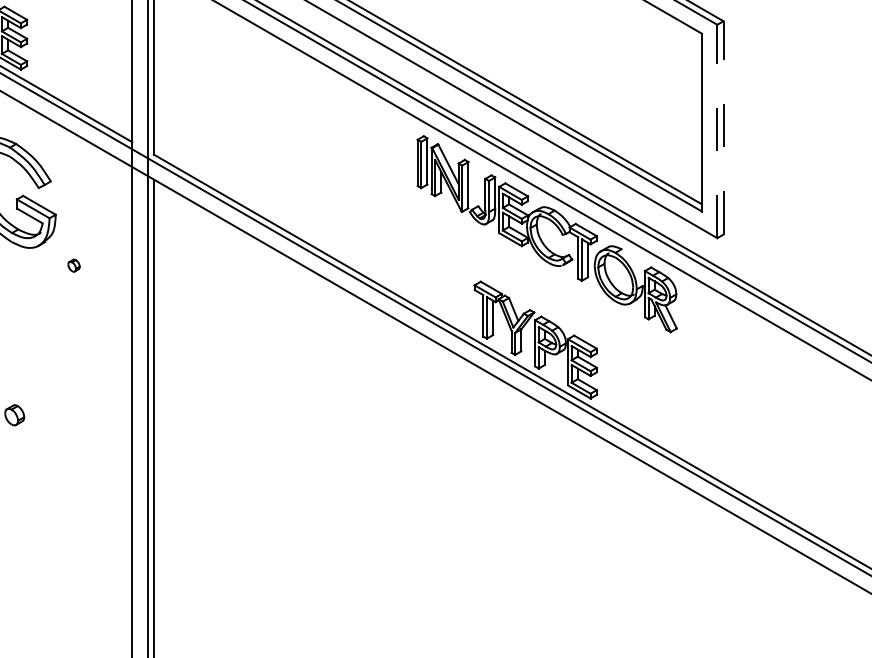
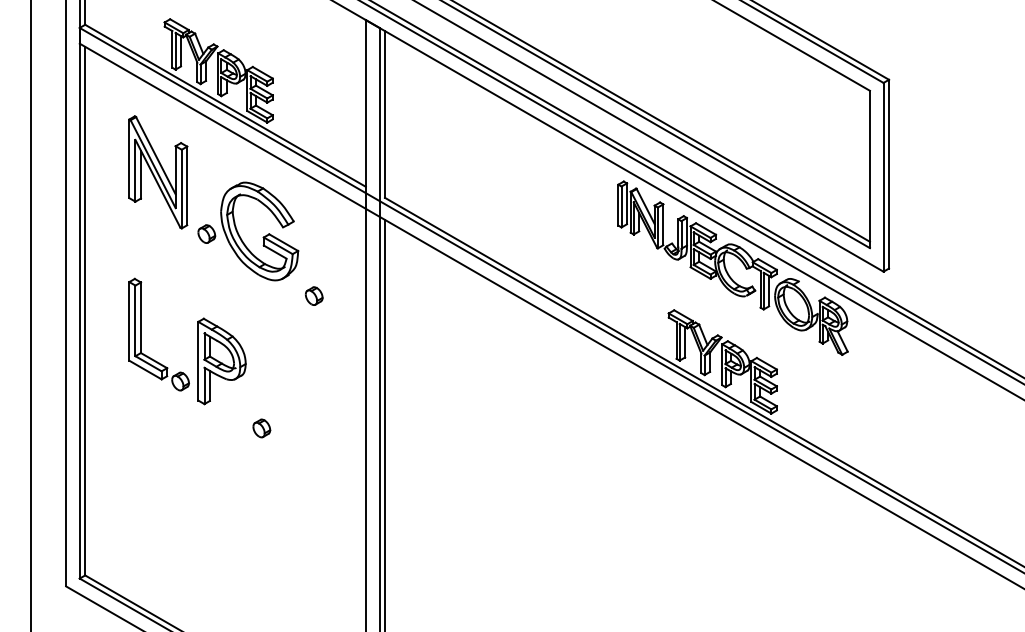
line: (724, 127) -> (889, 173), dashed -> solid
line: (717, 130) -> (883, 176), dashed -> solid
part: (74, 265) -> (314, 295), size x1.67

